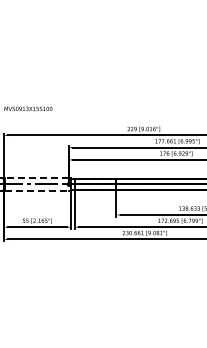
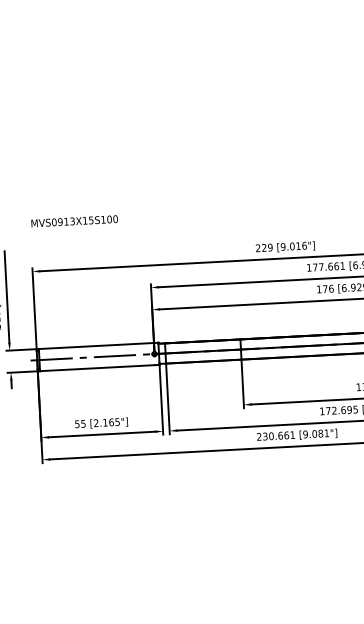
line: (36, 178) -> (95, 346), dashed -> solid
line: (36, 190) -> (96, 368), dashed -> solid

